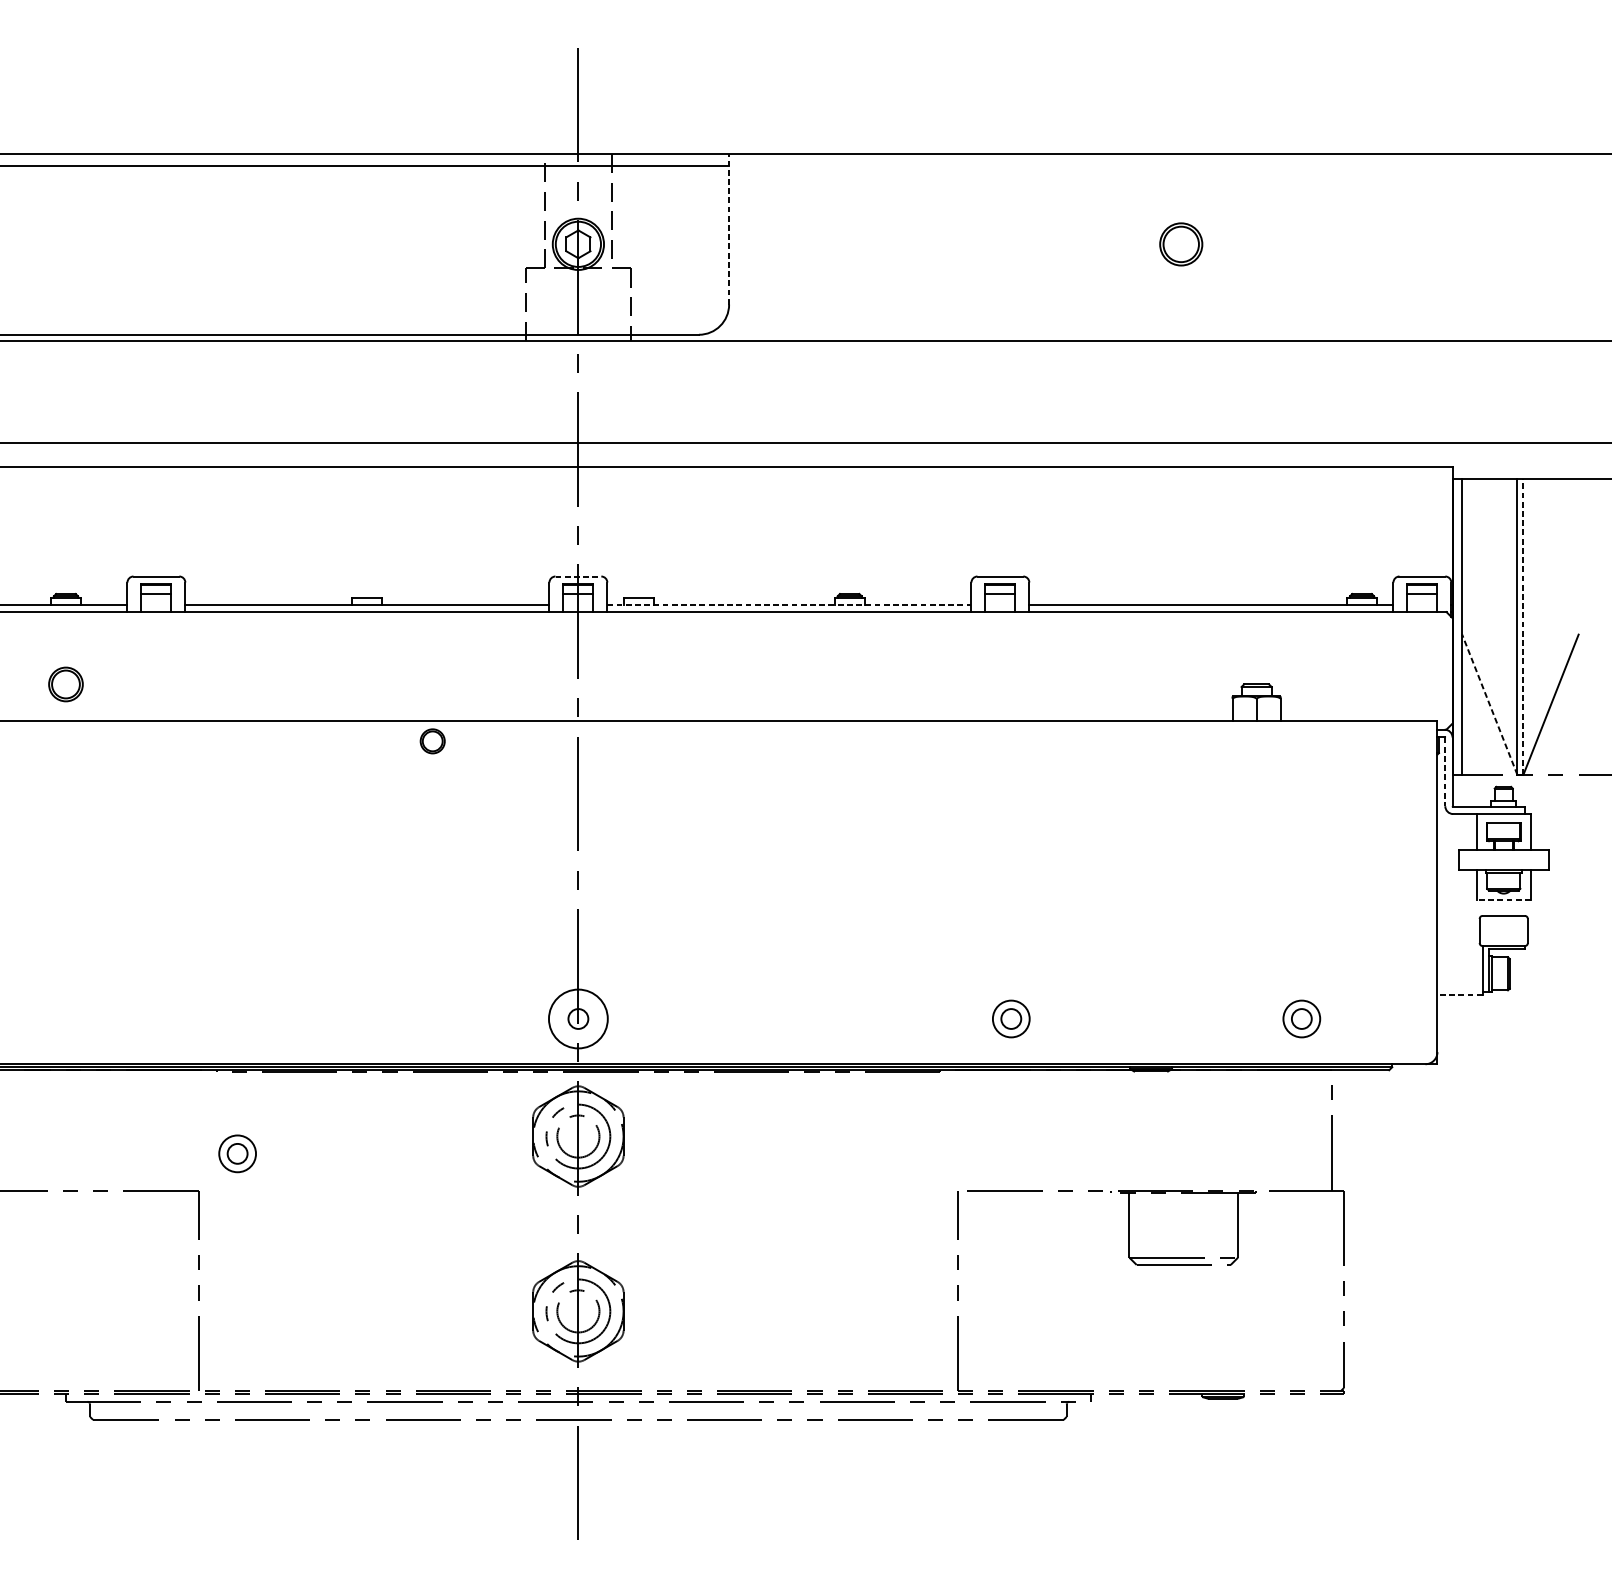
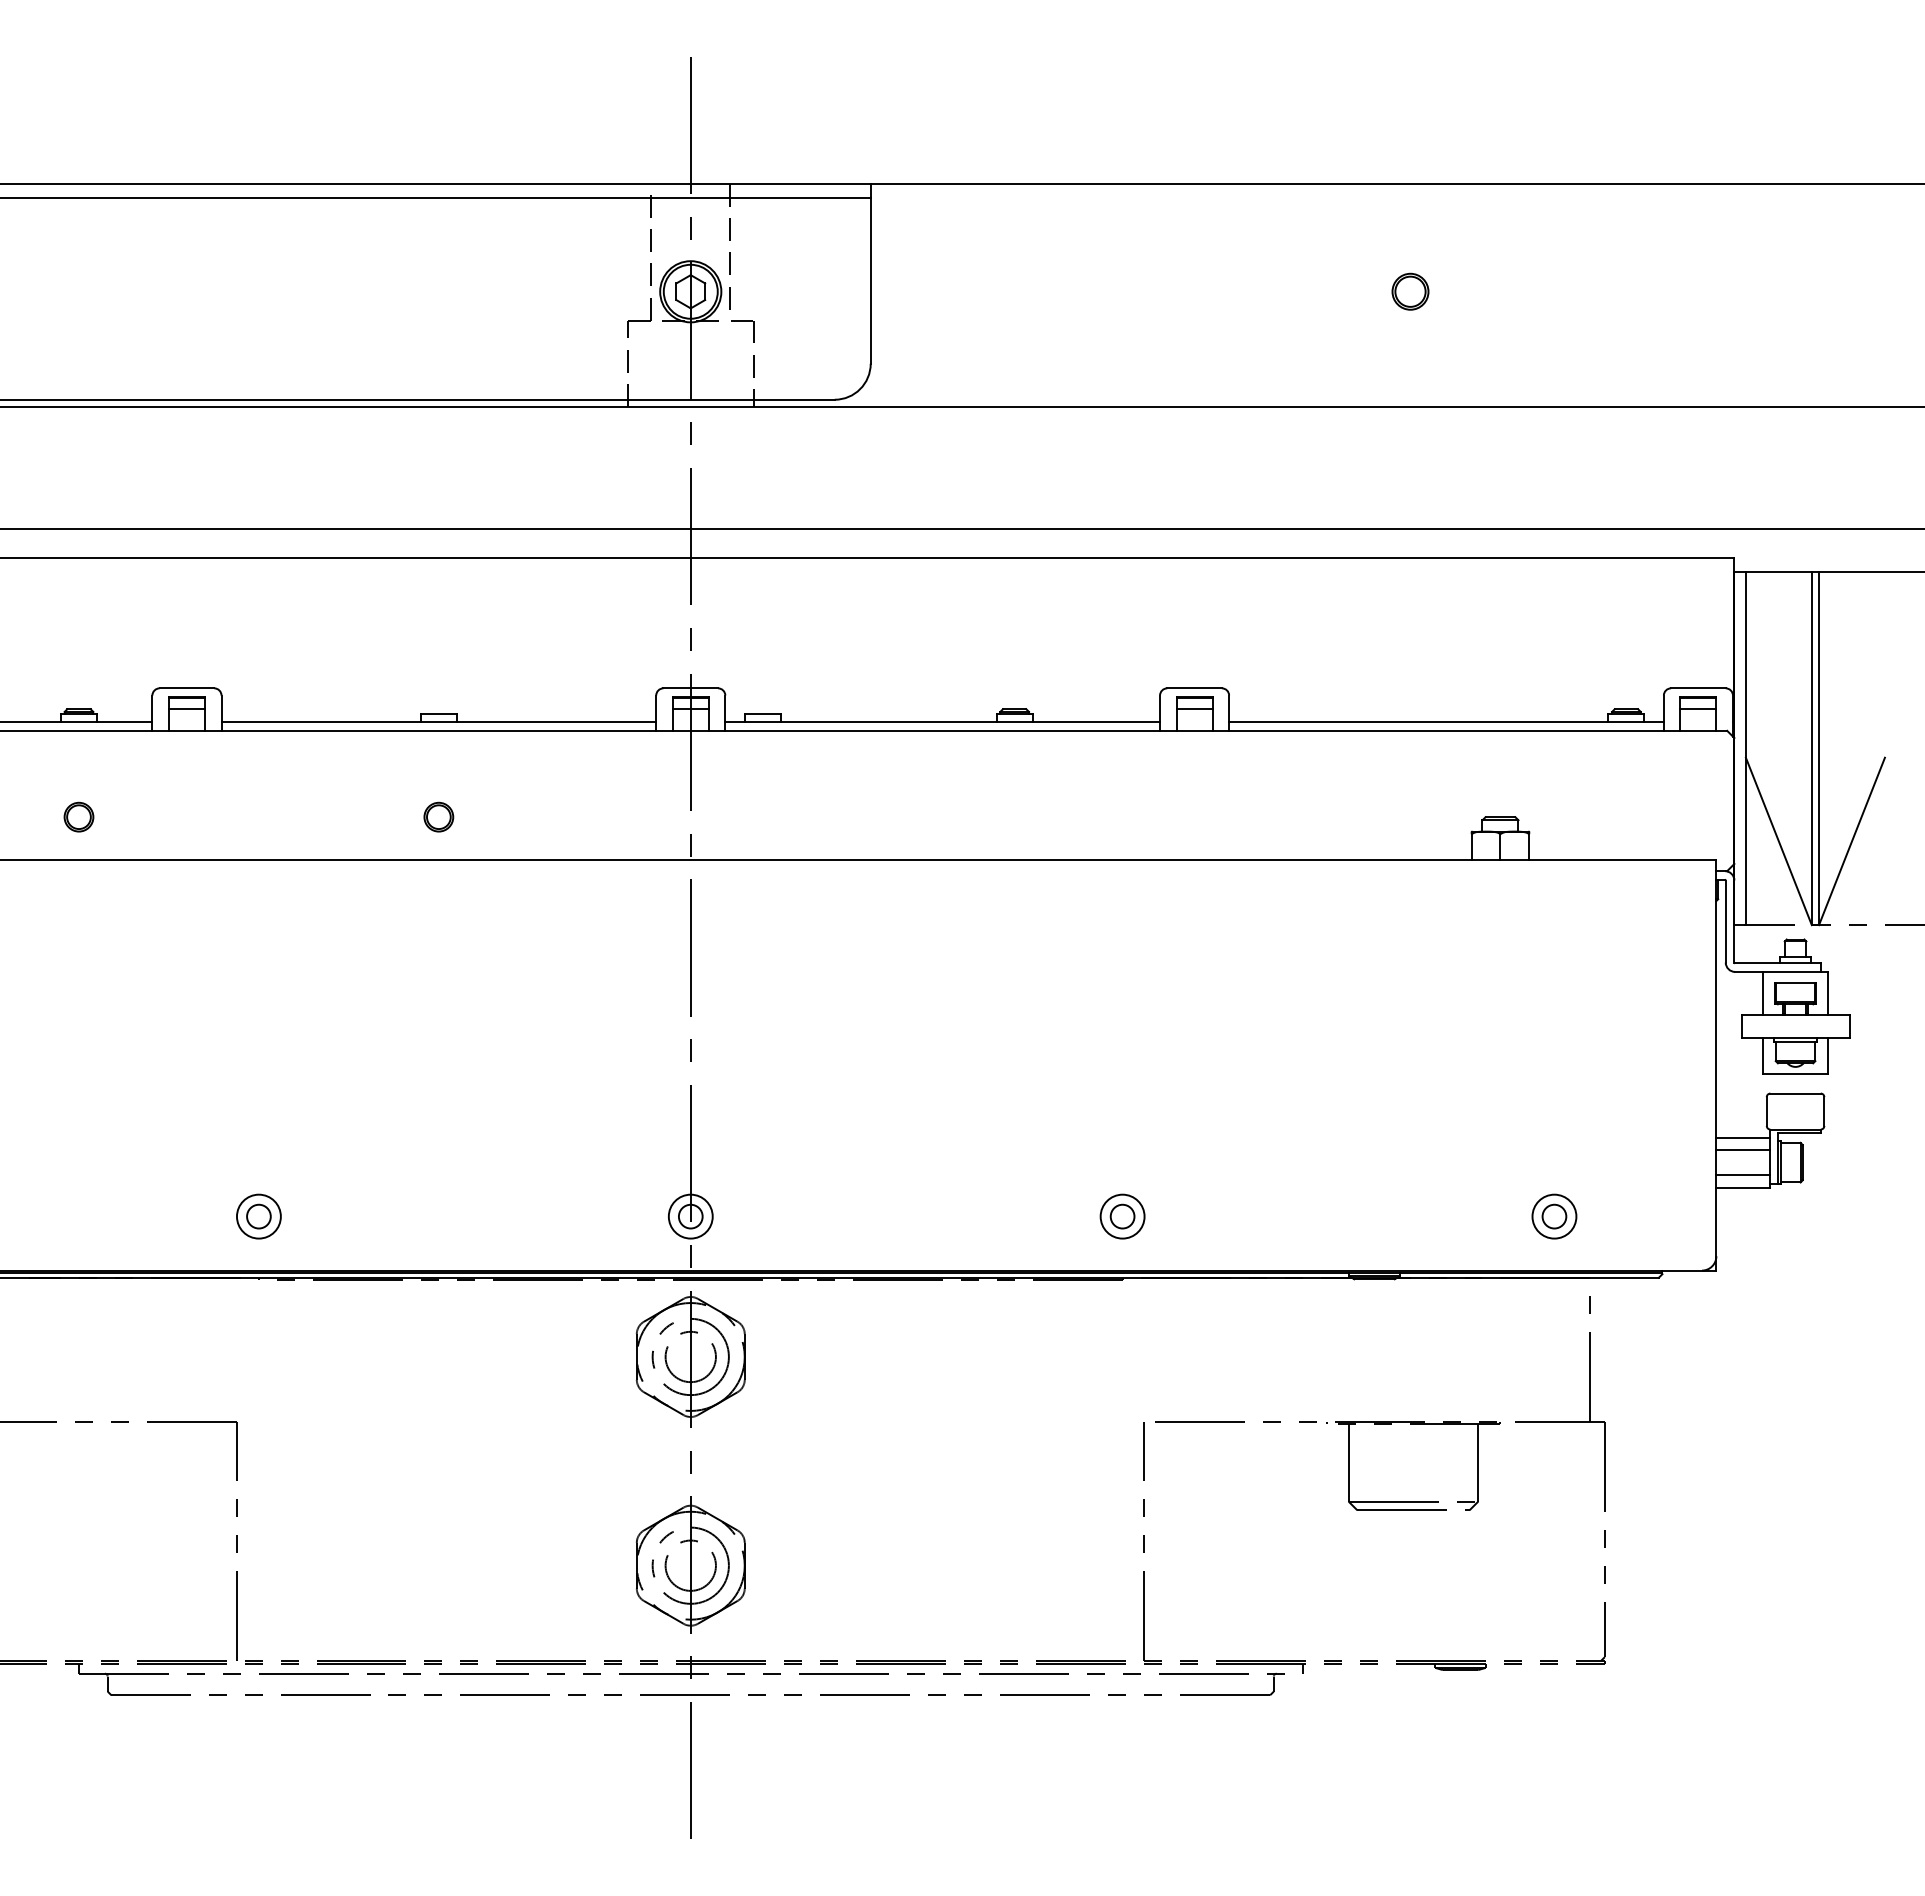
line: (728, 229) -> (870, 273), dashed -> solid
part: (1181, 244) -> (1410, 291), size x0.71
line: (579, 576) -> (691, 688), dashed -> solid
line: (790, 605) -> (943, 722), dashed -> solid
line: (1523, 626) -> (1819, 748), dashed -> solid
part: (65, 683) -> (78, 816), size x0.71
line: (1489, 704) -> (1778, 841), dashed -> solid
part: (432, 740) -> (438, 816), moved
line: (1445, 772) -> (1725, 922), dashed -> solid
line: (1503, 899) -> (1795, 1074), dashed -> solid
line: (1460, 952) -> (1743, 1137), added
line: (1460, 963) -> (1743, 1150), added
line: (1460, 984) -> (1743, 1175), added
line: (1460, 994) -> (1743, 1187), dashed -> solid
circle: (578, 1018) -> (690, 1216), size x0.62
part: (1011, 1018) -> (1122, 1216), moved
part: (237, 1153) -> (258, 1216), moved

